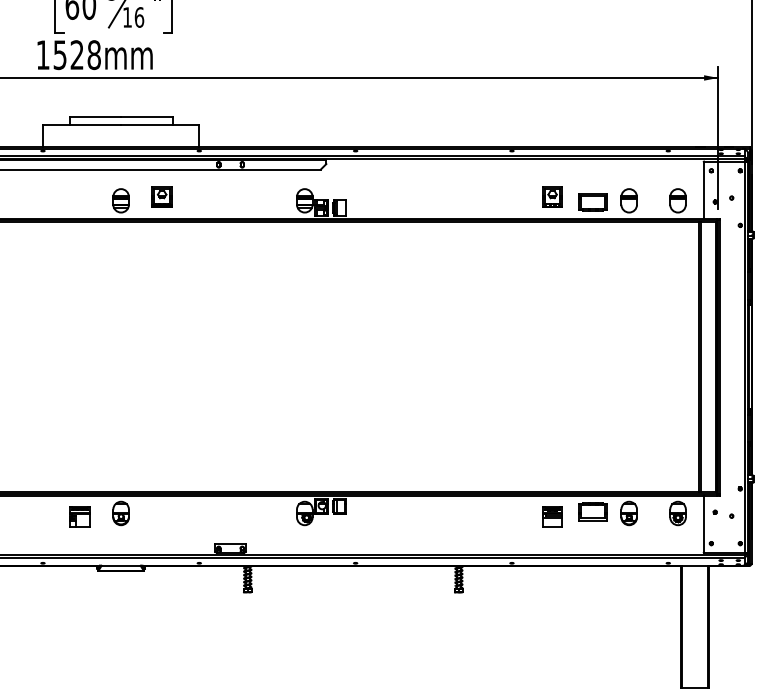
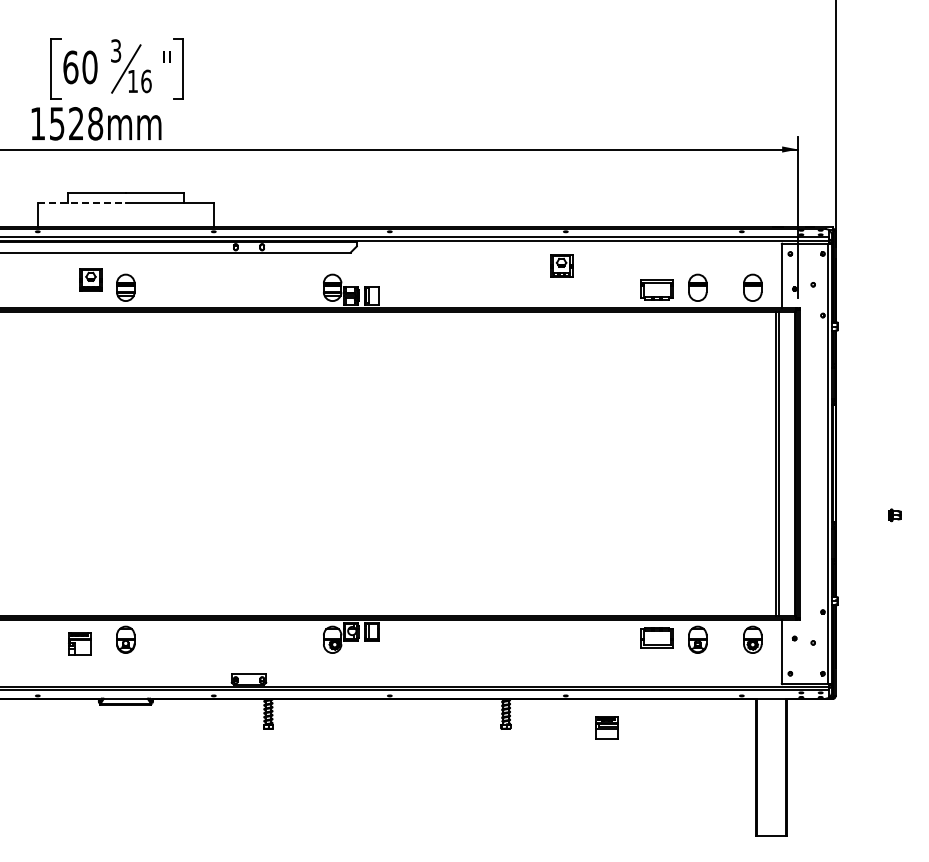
line: (82, 125) -> (82, 202), solid -> dashed
part: (161, 196) -> (90, 279), moved
part: (552, 196) -> (561, 265), moved
part: (552, 516) -> (606, 727), moved

